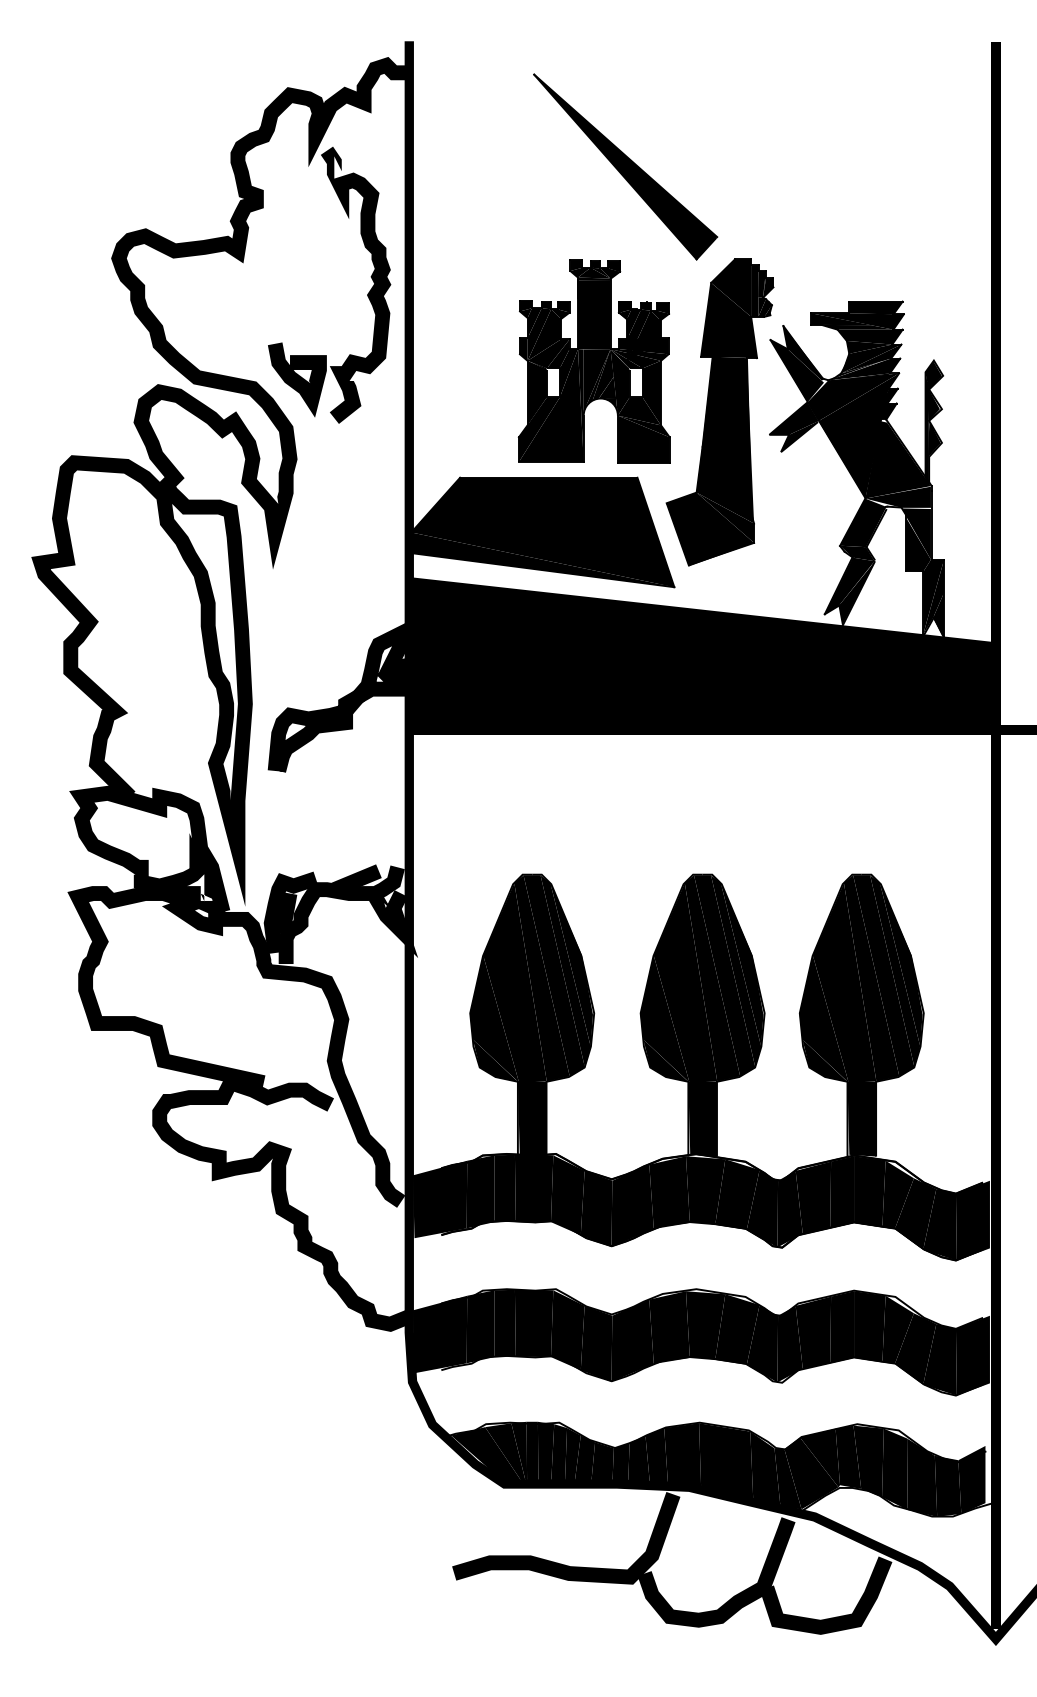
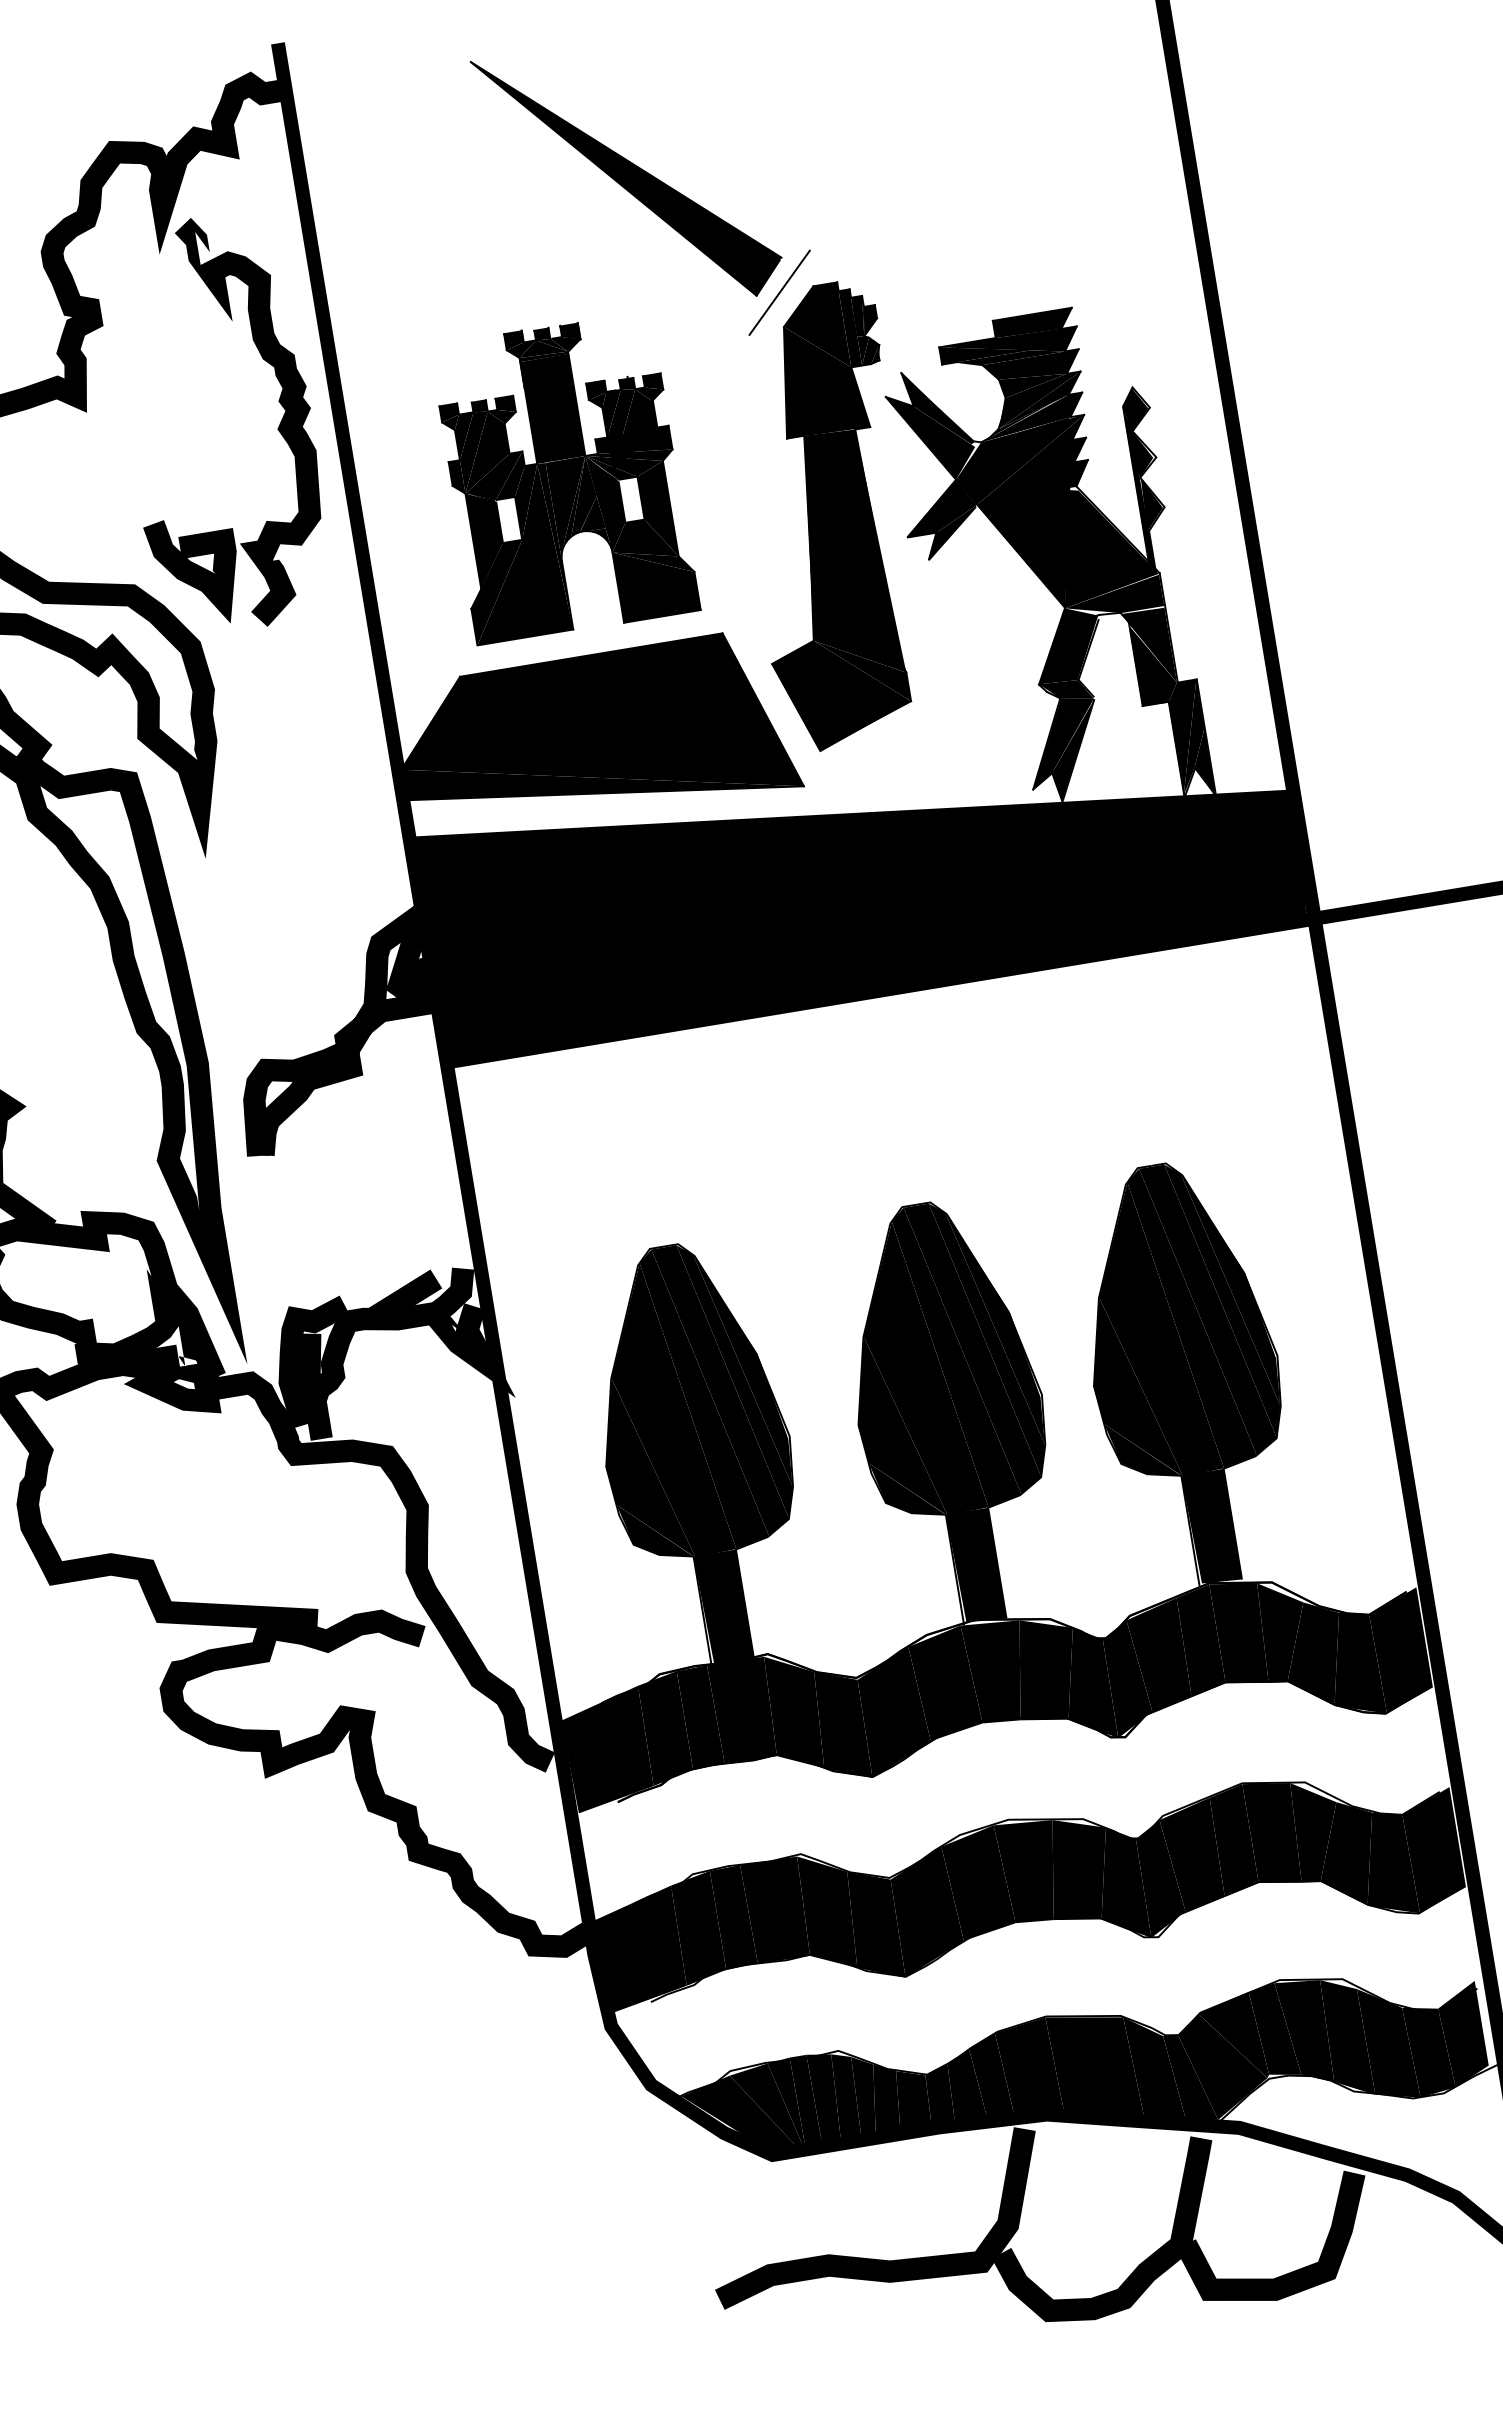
line: (711, 259) -> (778, 292), added
part: (593, 361) -> (563, 478), moved

